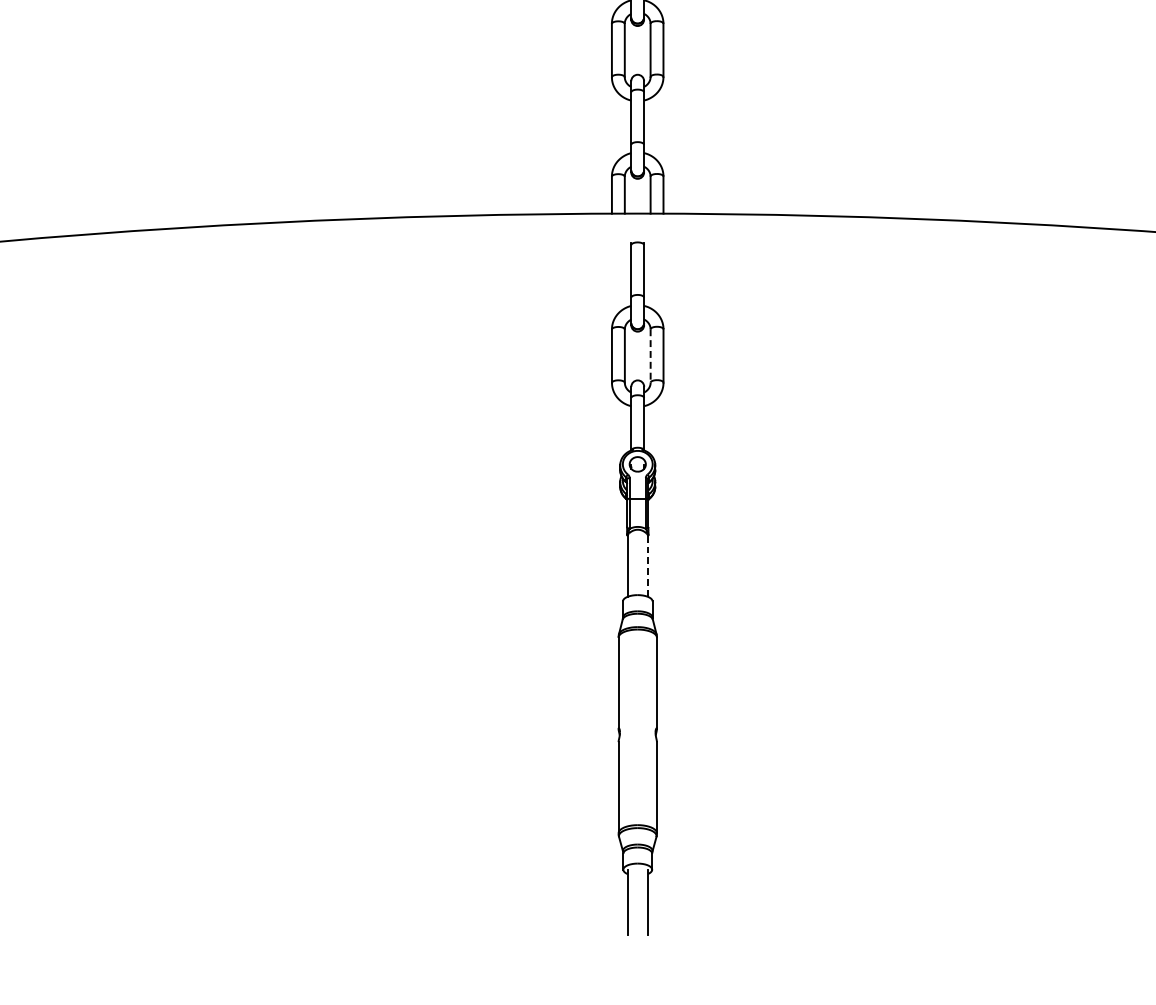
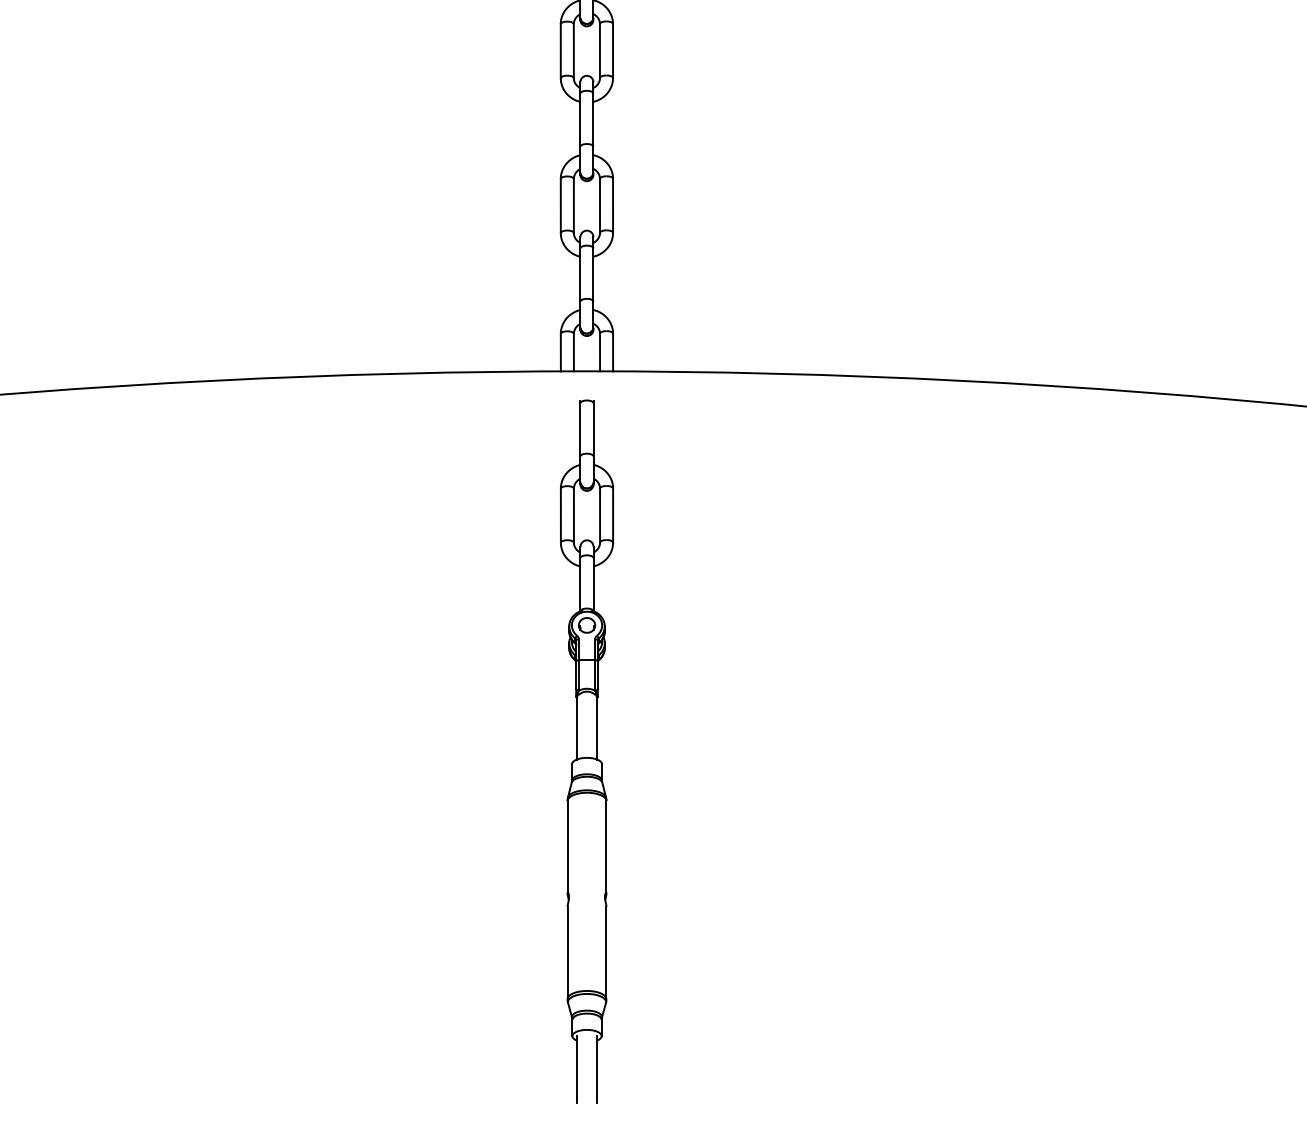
line: (651, 356) -> (600, 516), dashed -> solid
line: (648, 565) -> (597, 727), dashed -> solid

